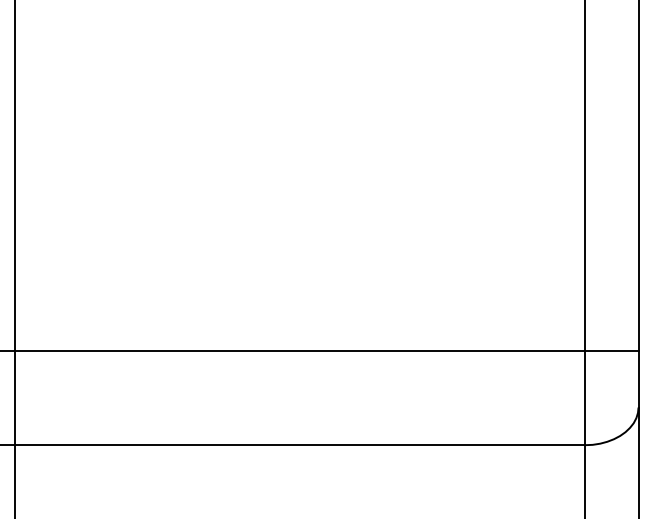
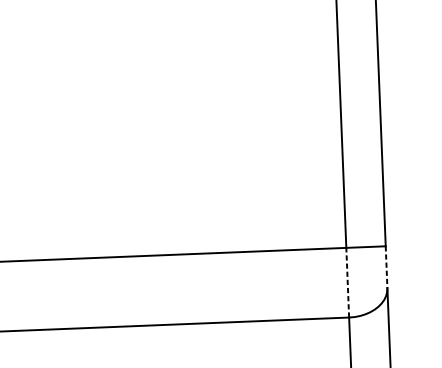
line: (638, 379) -> (386, 267), solid -> dashed
line: (585, 397) -> (347, 282), solid -> dashed

